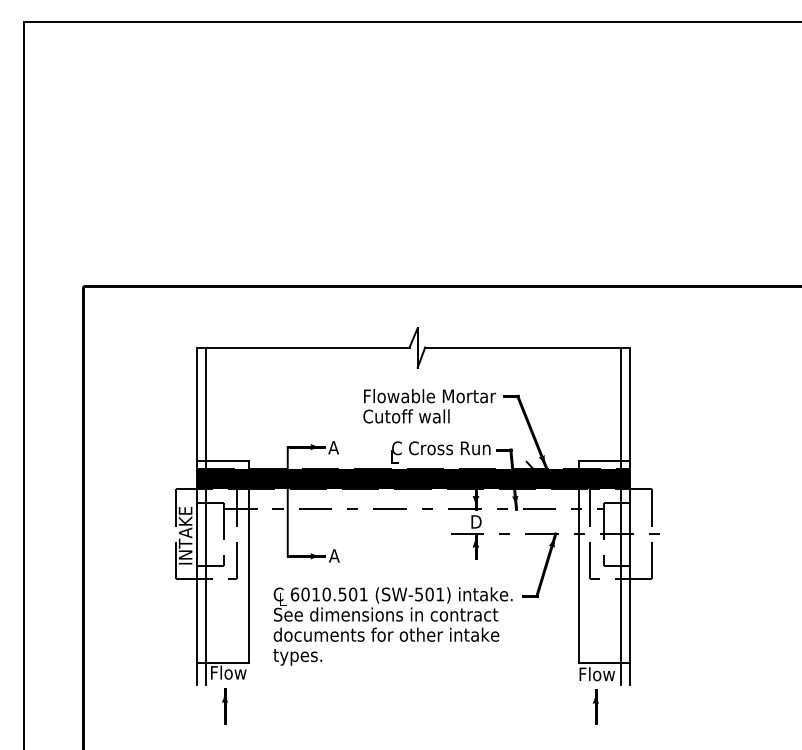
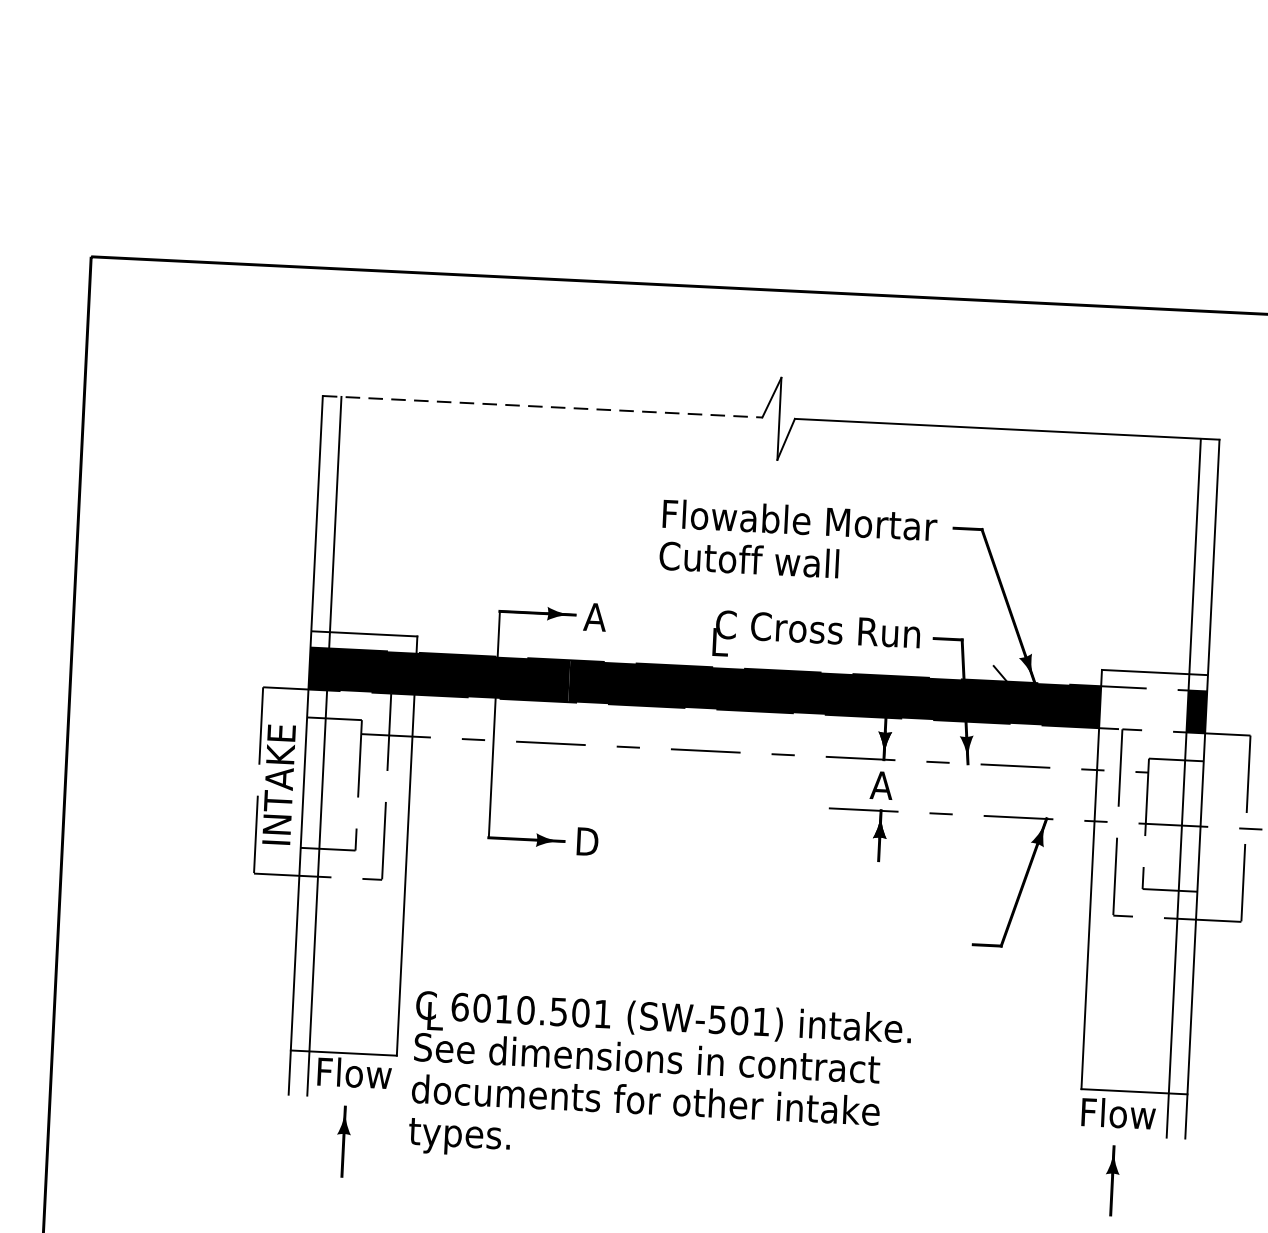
line: (303, 347) -> (542, 406), solid -> dashed
fill: (599, 479) -> (1142, 710), removed
text: (475, 521) -> (881, 784), D -> A
text: (334, 555) -> (585, 840), A -> D
text: (392, 626) -> (659, 1083), moved

